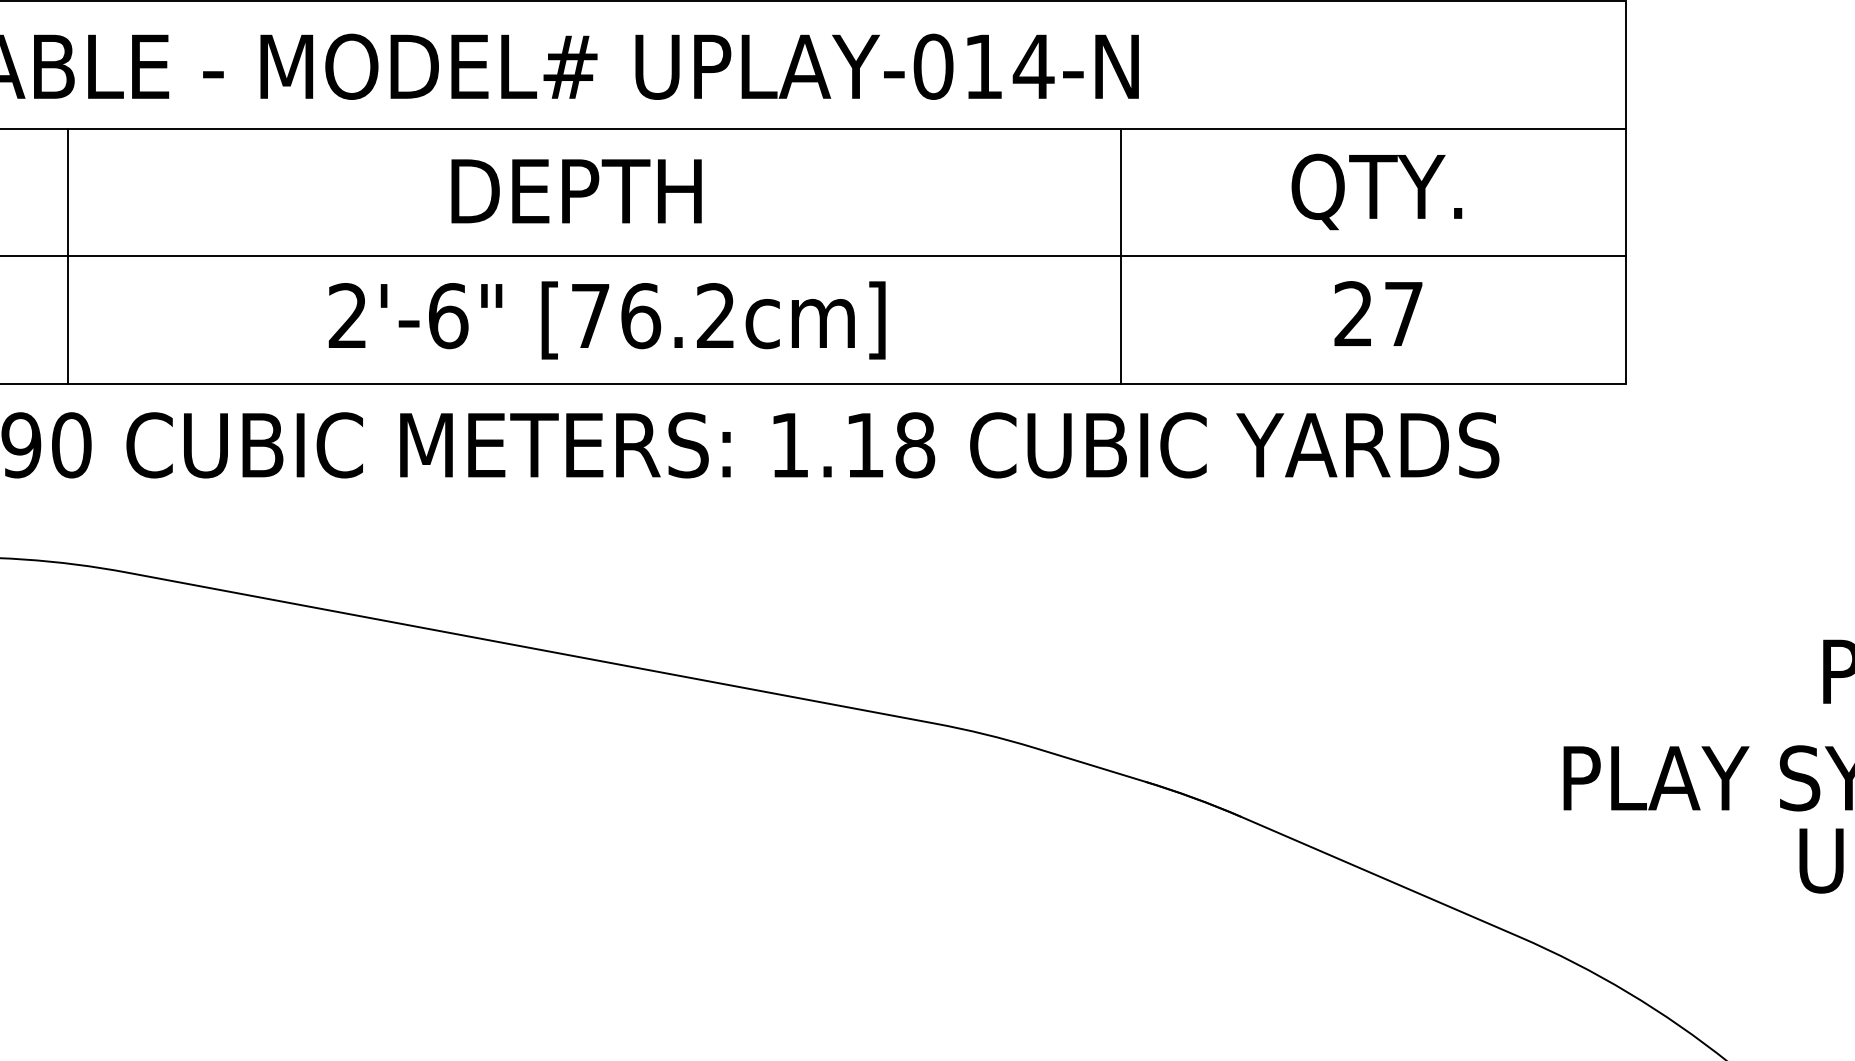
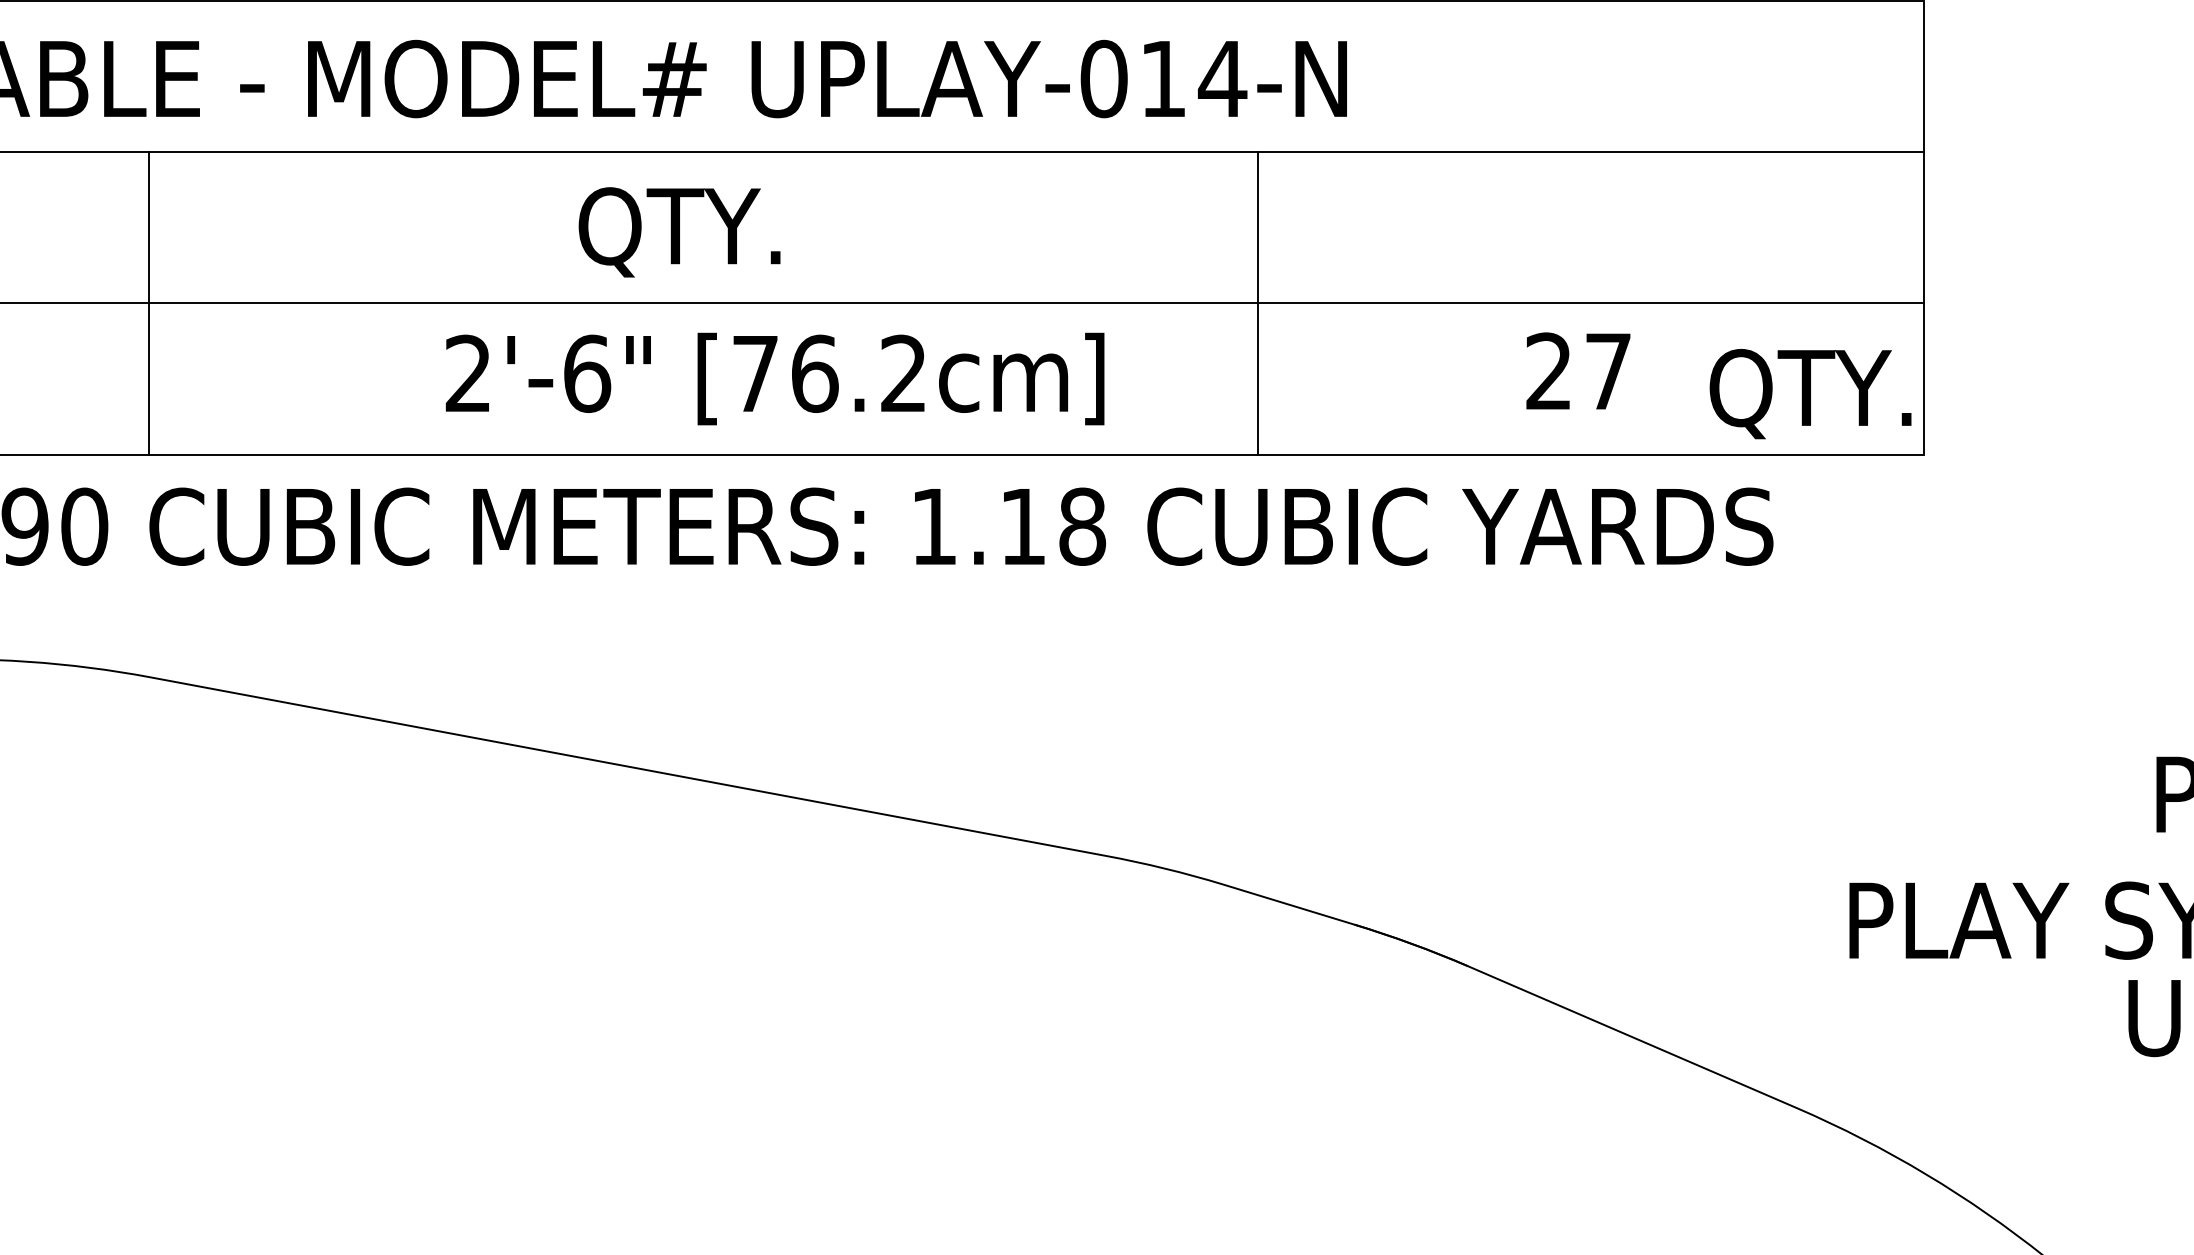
text: (1376, 192) -> (1810, 394), moved
text: (576, 196) -> (681, 232), DEPTH -> QTY.
line: (68, 256) -> (148, 303), moved
line: (1120, 256) -> (1258, 303), moved
text: (1378, 313) -> (1578, 370), moved
text: (606, 319) -> (774, 378), moved

